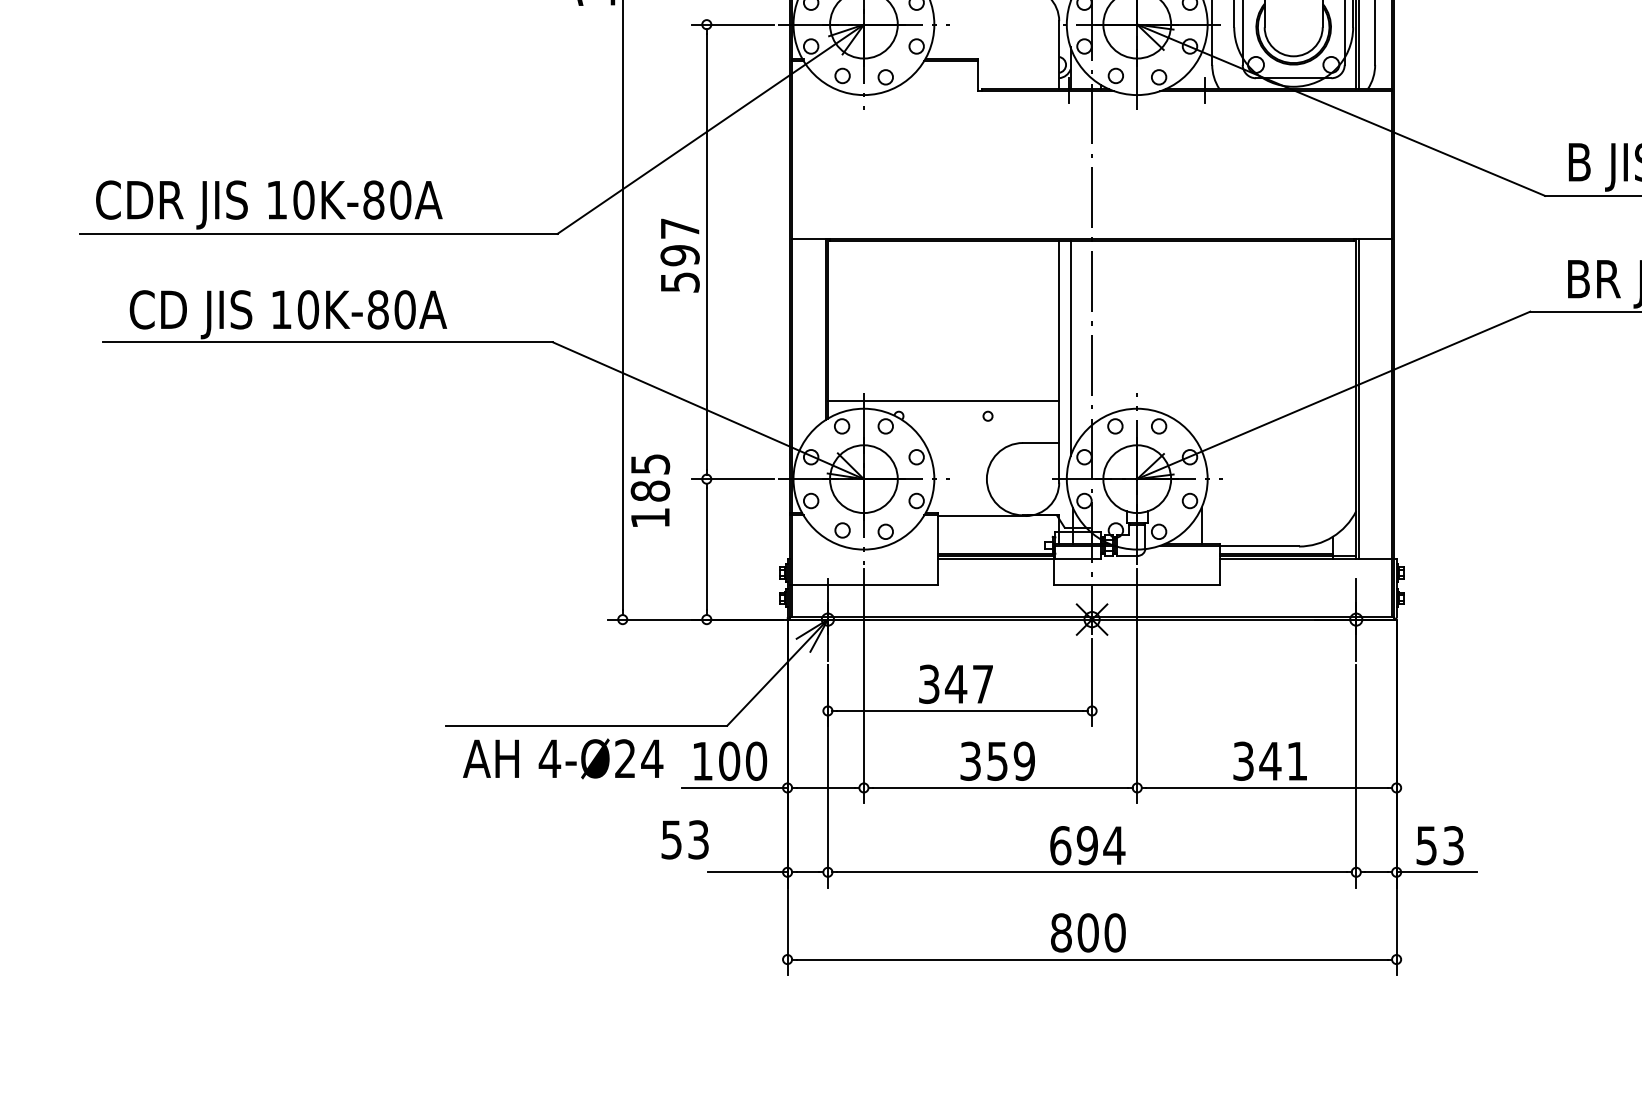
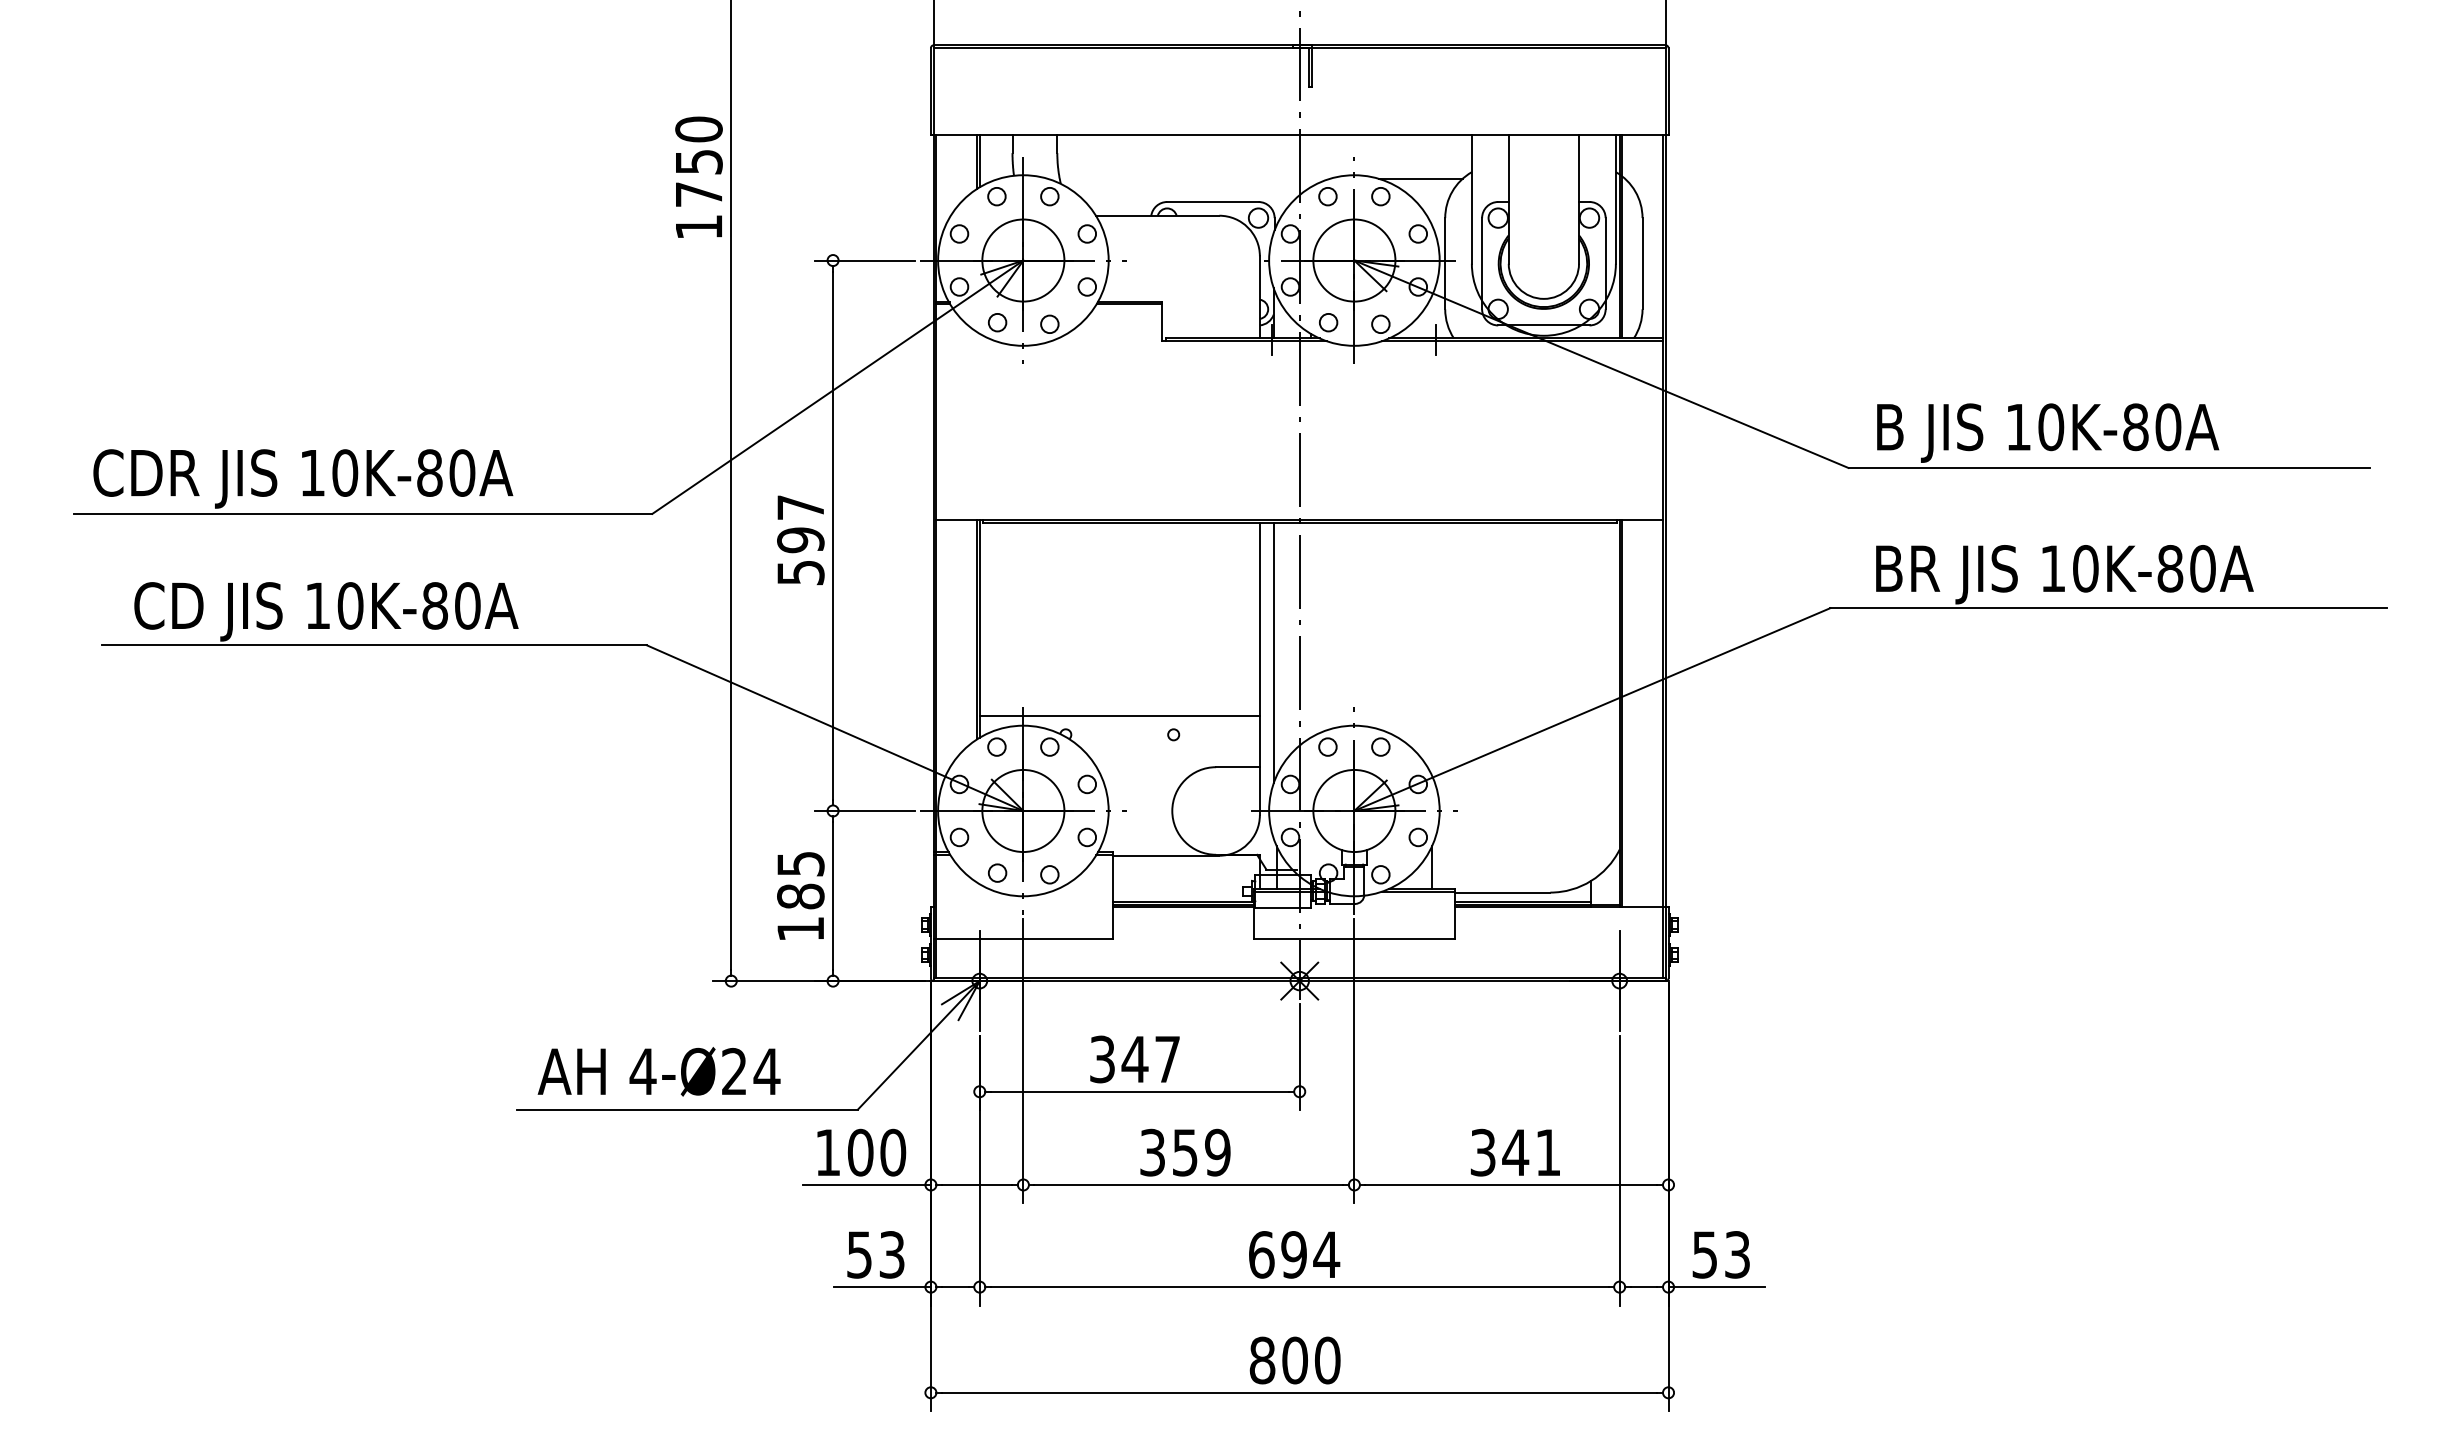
text: (650, 490) -> (800, 895), moved
text: (562, 758) -> (658, 1071), moved
text: (684, 839) -> (875, 1254), moved

